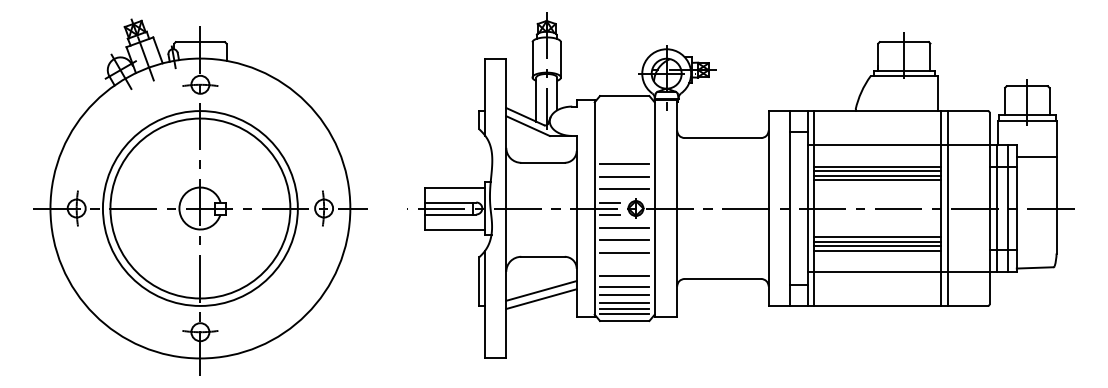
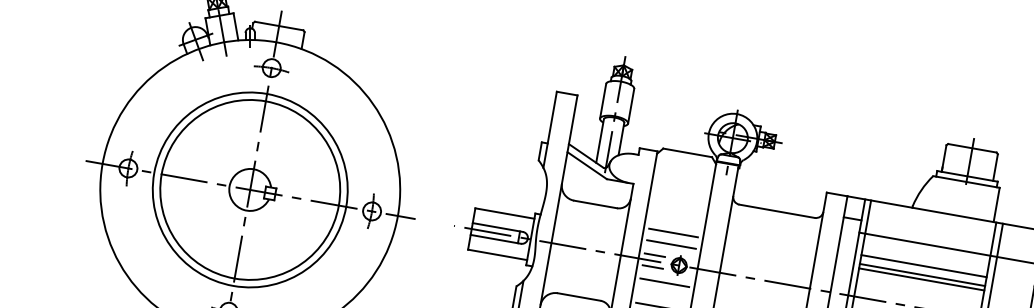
line: (624, 164) -> (675, 220), removed
line: (876, 171) -> (922, 270), removed
line: (624, 239) -> (662, 294), removed

